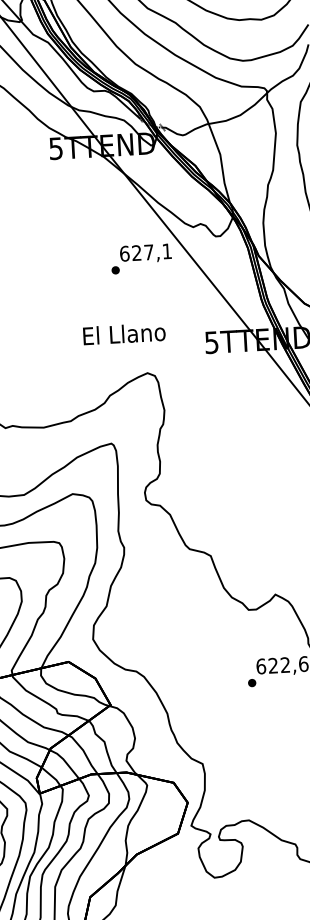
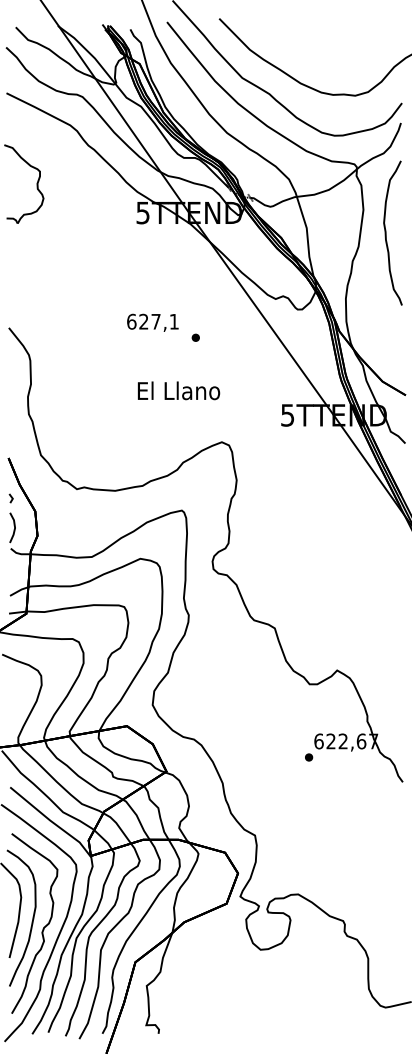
text: (145, 253) -> (152, 322), moved
text: (124, 333) -> (179, 390), moved

